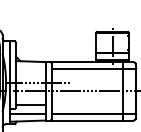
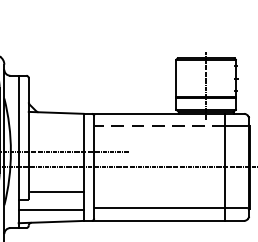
line: (87, 68) -> (160, 125), solid -> dashed

